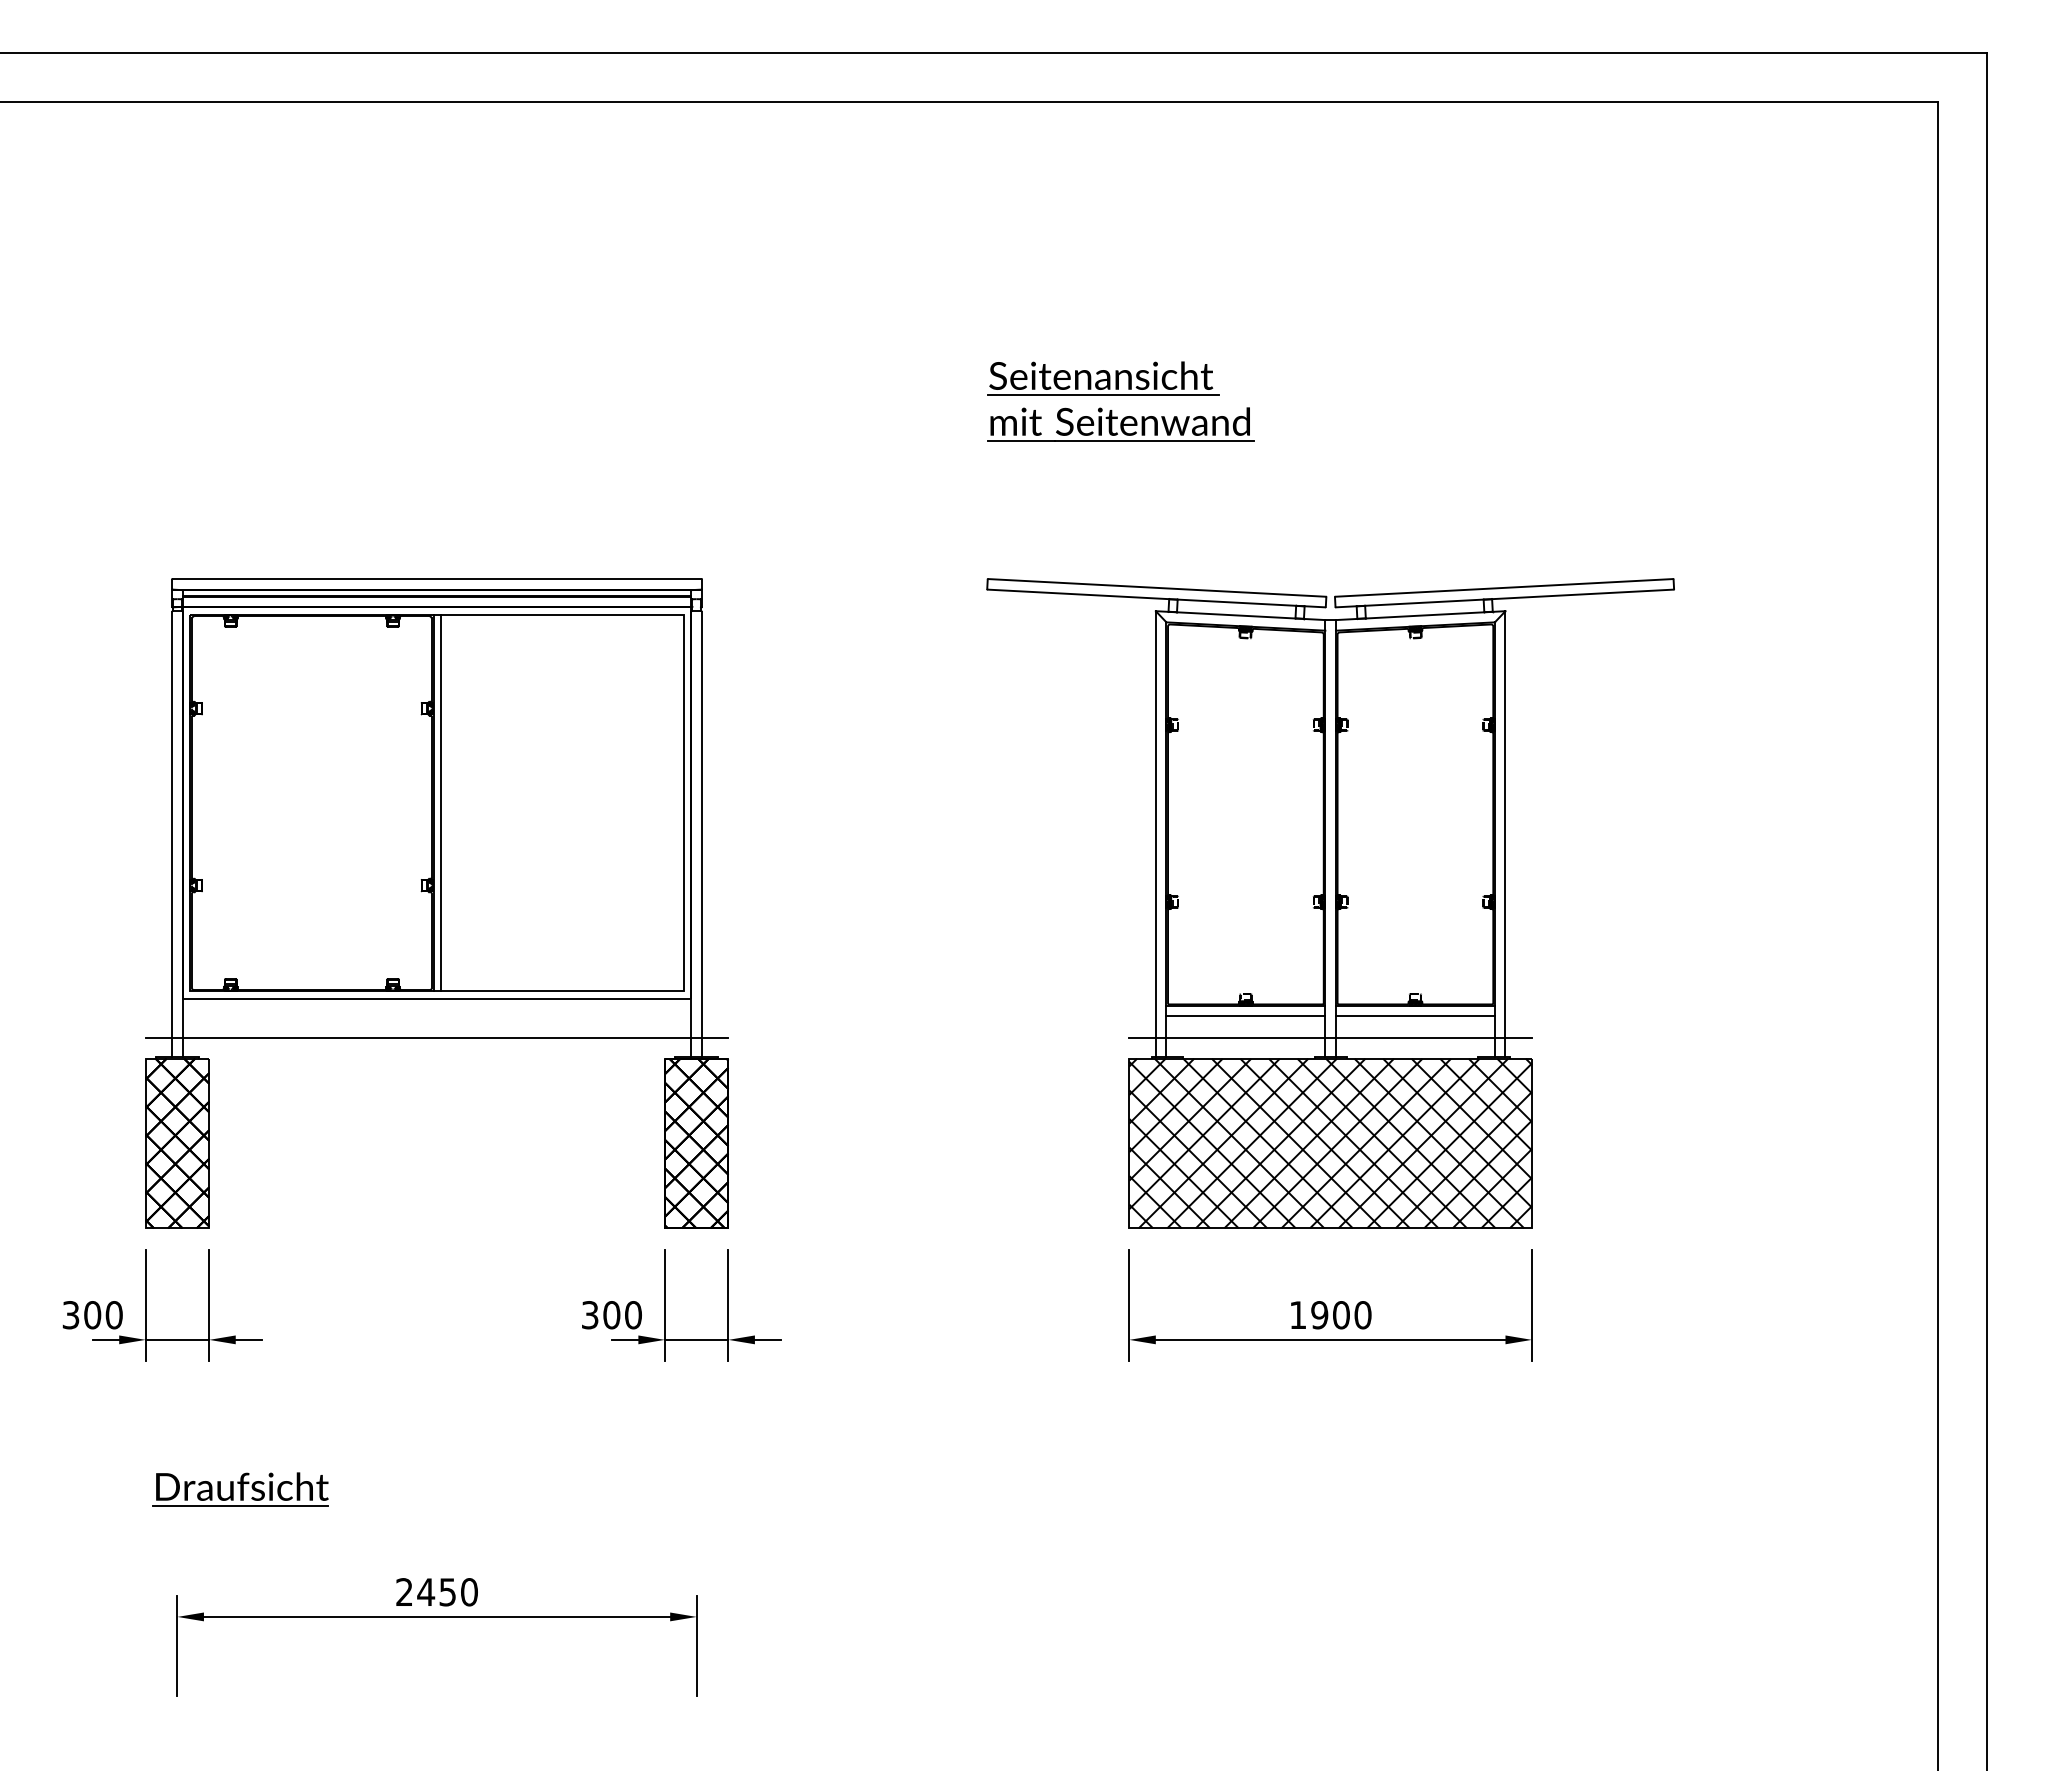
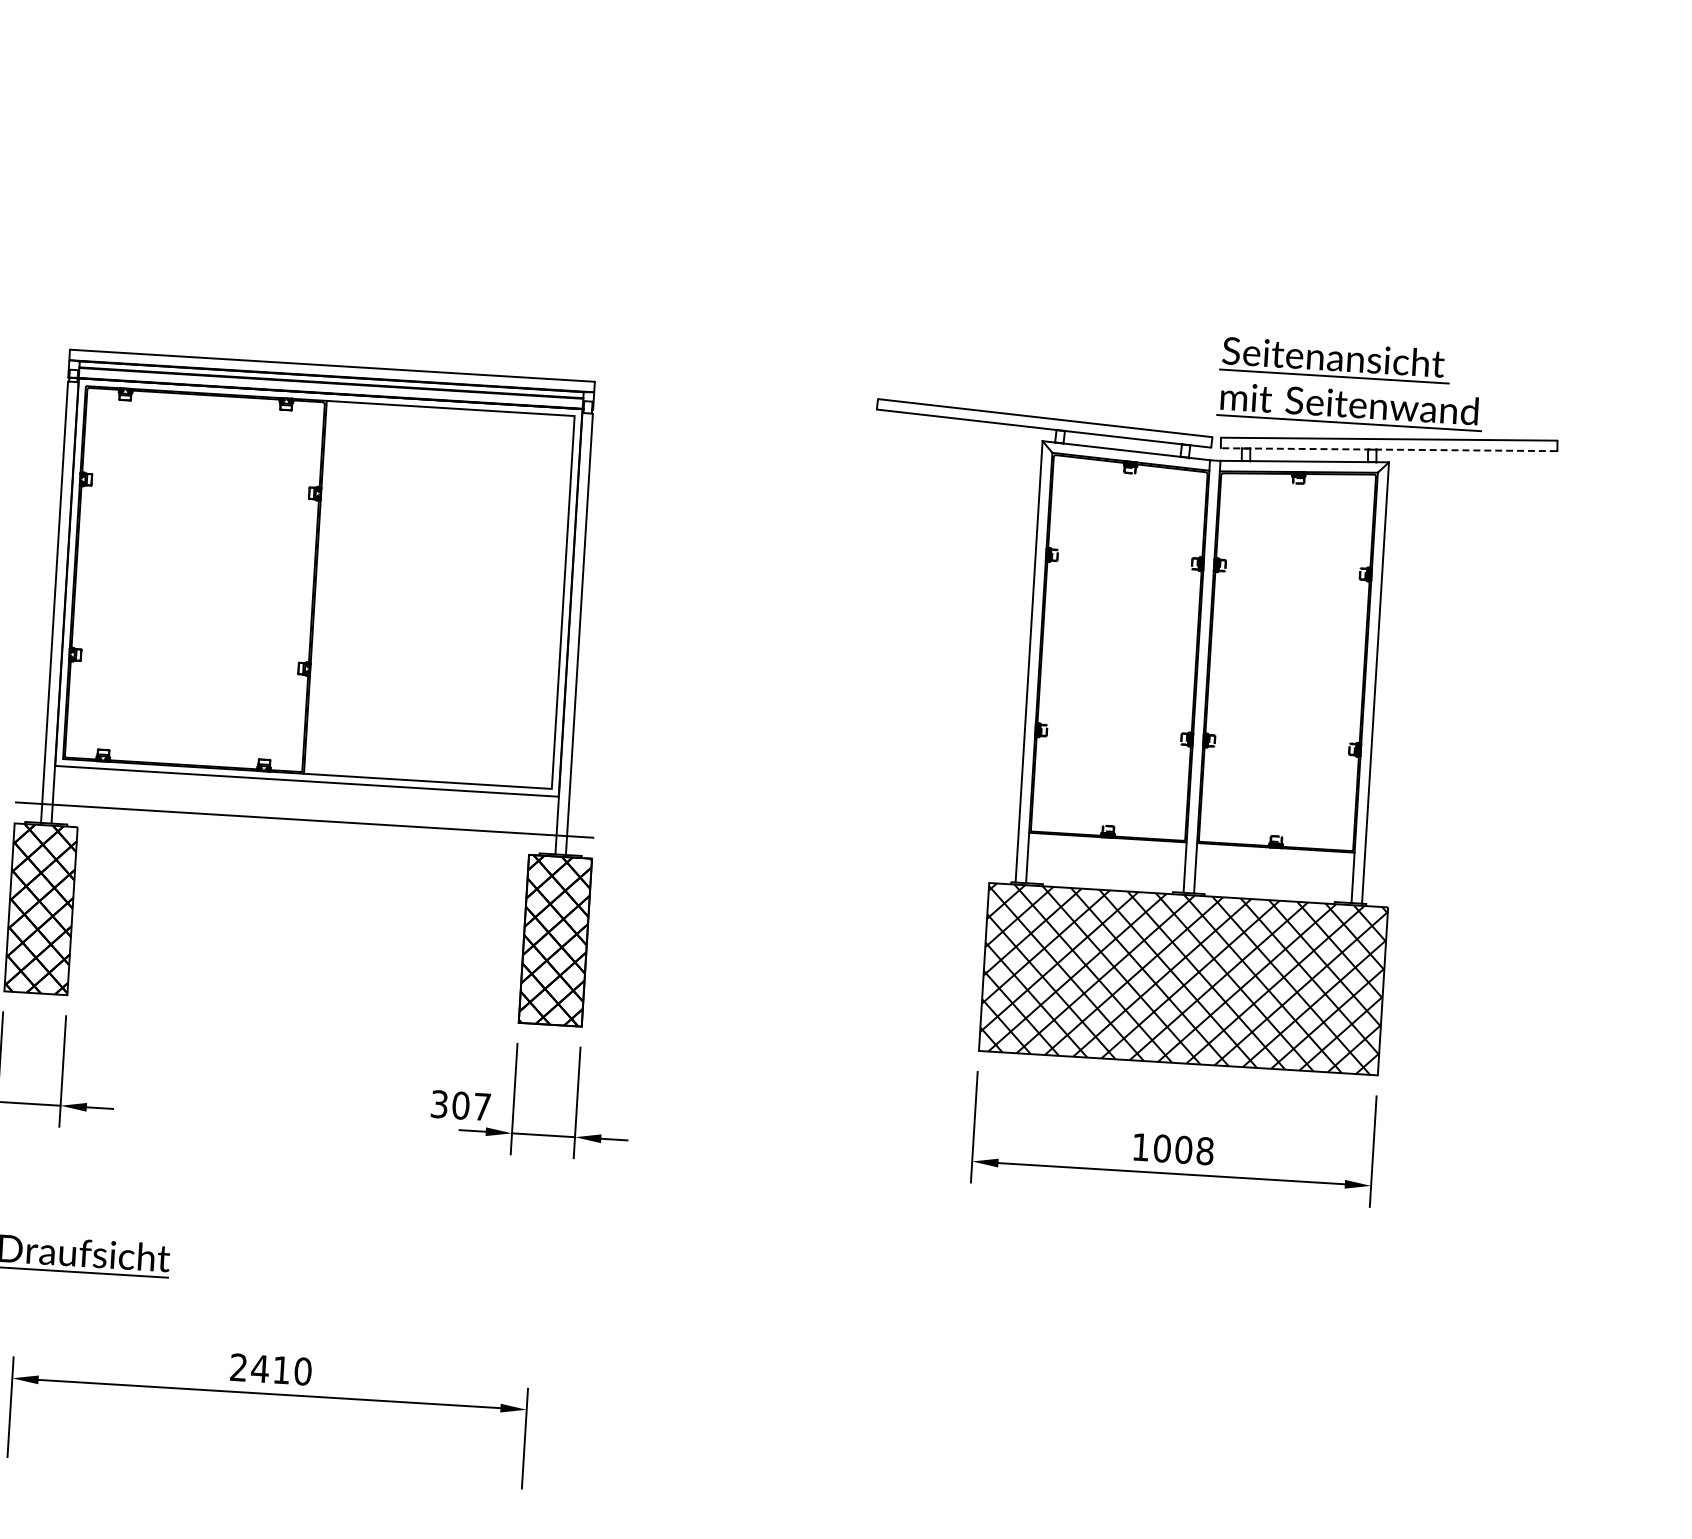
part: (1120, 401) -> (1351, 383), moved
line: (1504, 598) -> (1388, 449), solid -> dashed
line: (440, 802) -> (322, 587), removed
line: (1245, 1016) -> (1106, 848), removed
line: (1414, 1016) -> (1274, 858), removed
line: (1330, 1037) -> (1189, 874), removed
text: (633, 1315) -> (482, 1107), 300 -> 307
text: (1341, 1315) -> (1183, 1150), 1900 -> 1008
text: (447, 1592) -> (281, 1370), 2450 -> 2410

